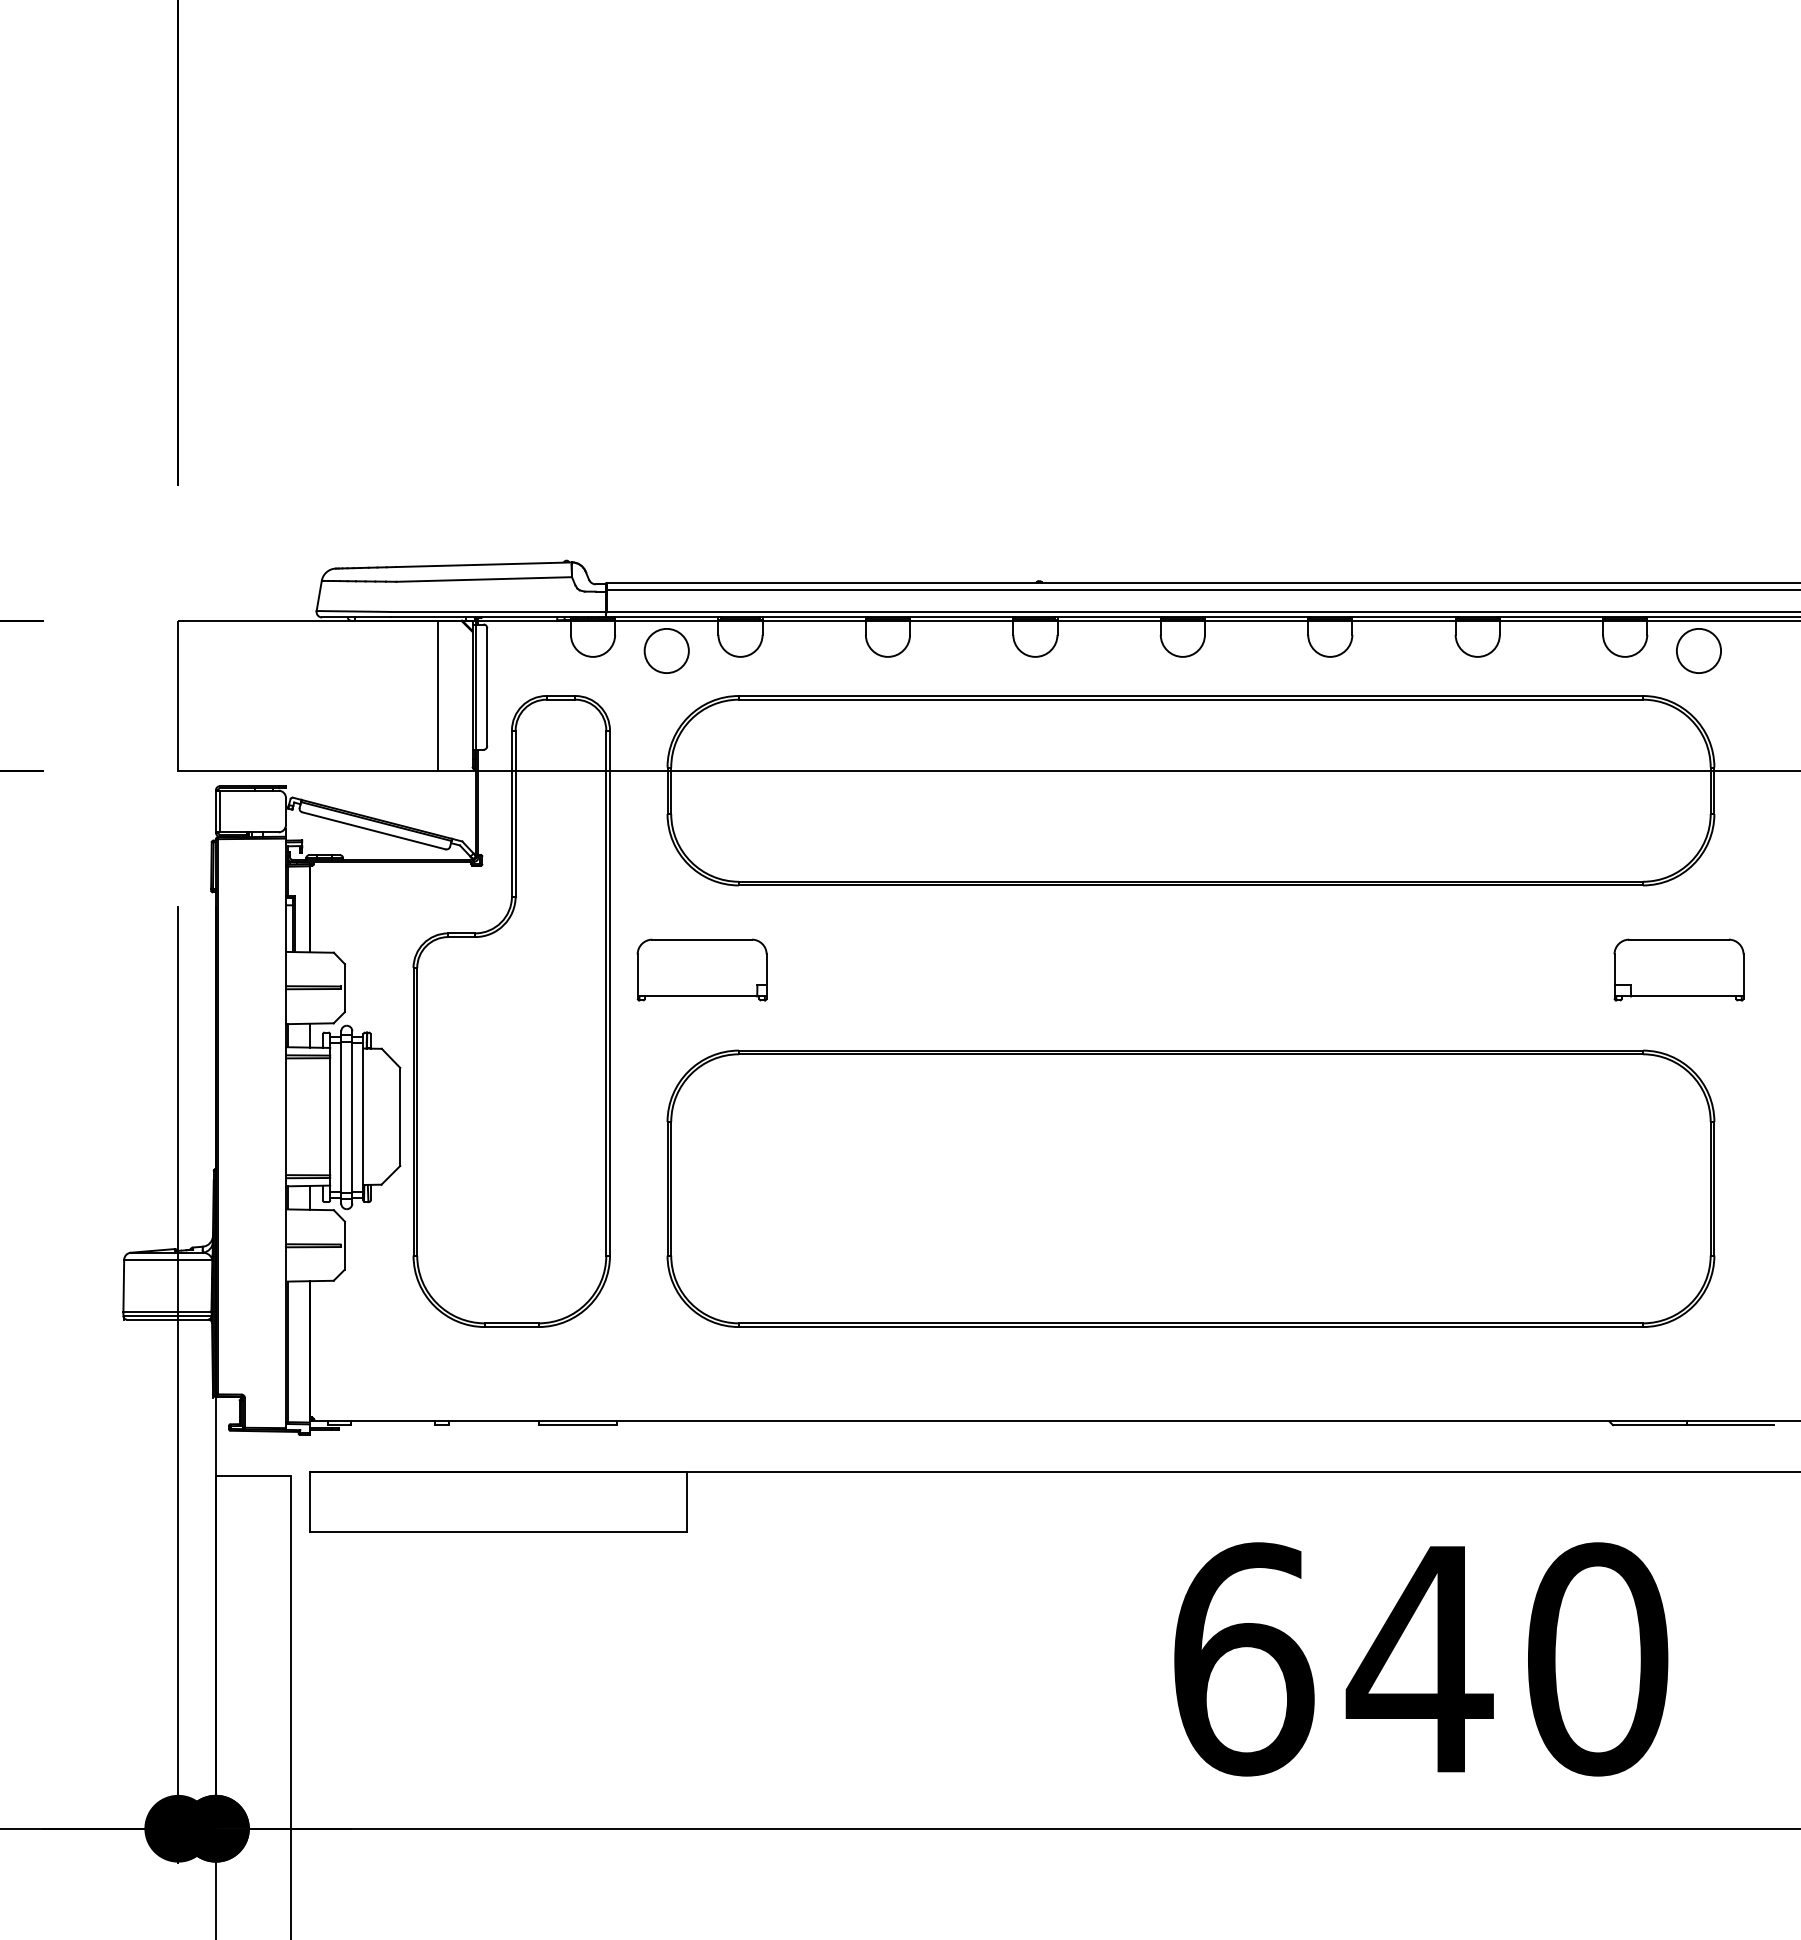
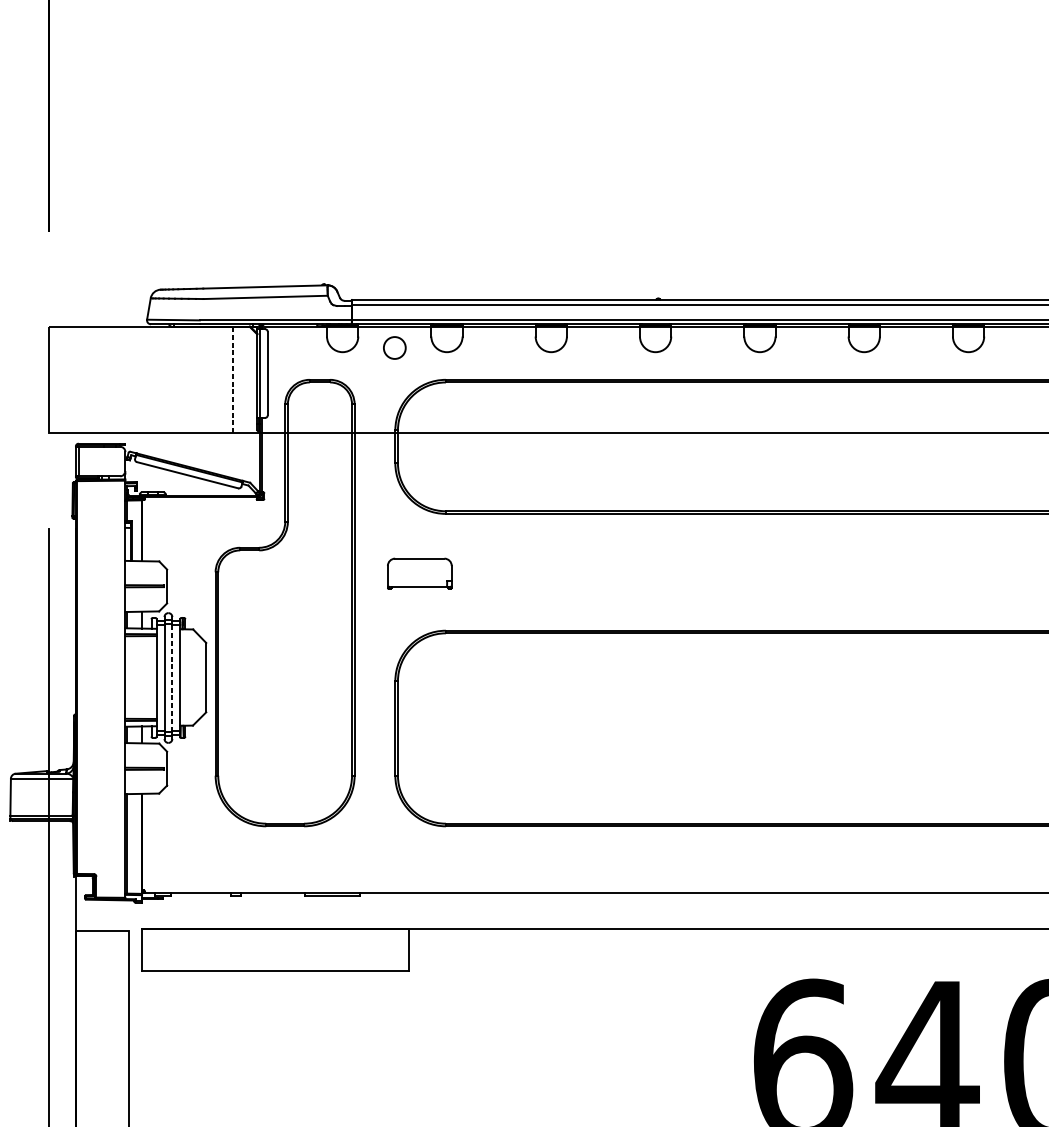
circle: (666, 650) -> (394, 347), size x0.7
line: (438, 695) -> (233, 379), solid -> dashed
part: (701, 969) -> (419, 573), size x0.7
line: (352, 1117) -> (172, 678), solid -> dashed

